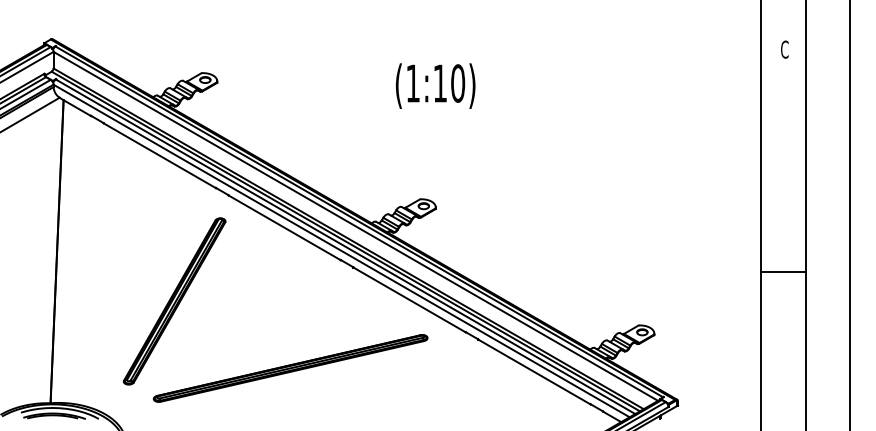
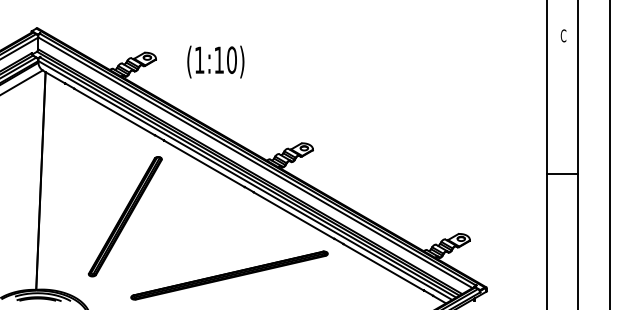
text: (435, 85) -> (215, 61), moved
line: (783, 272) -> (562, 173), moved
part: (290, 368) -> (229, 275), moved

